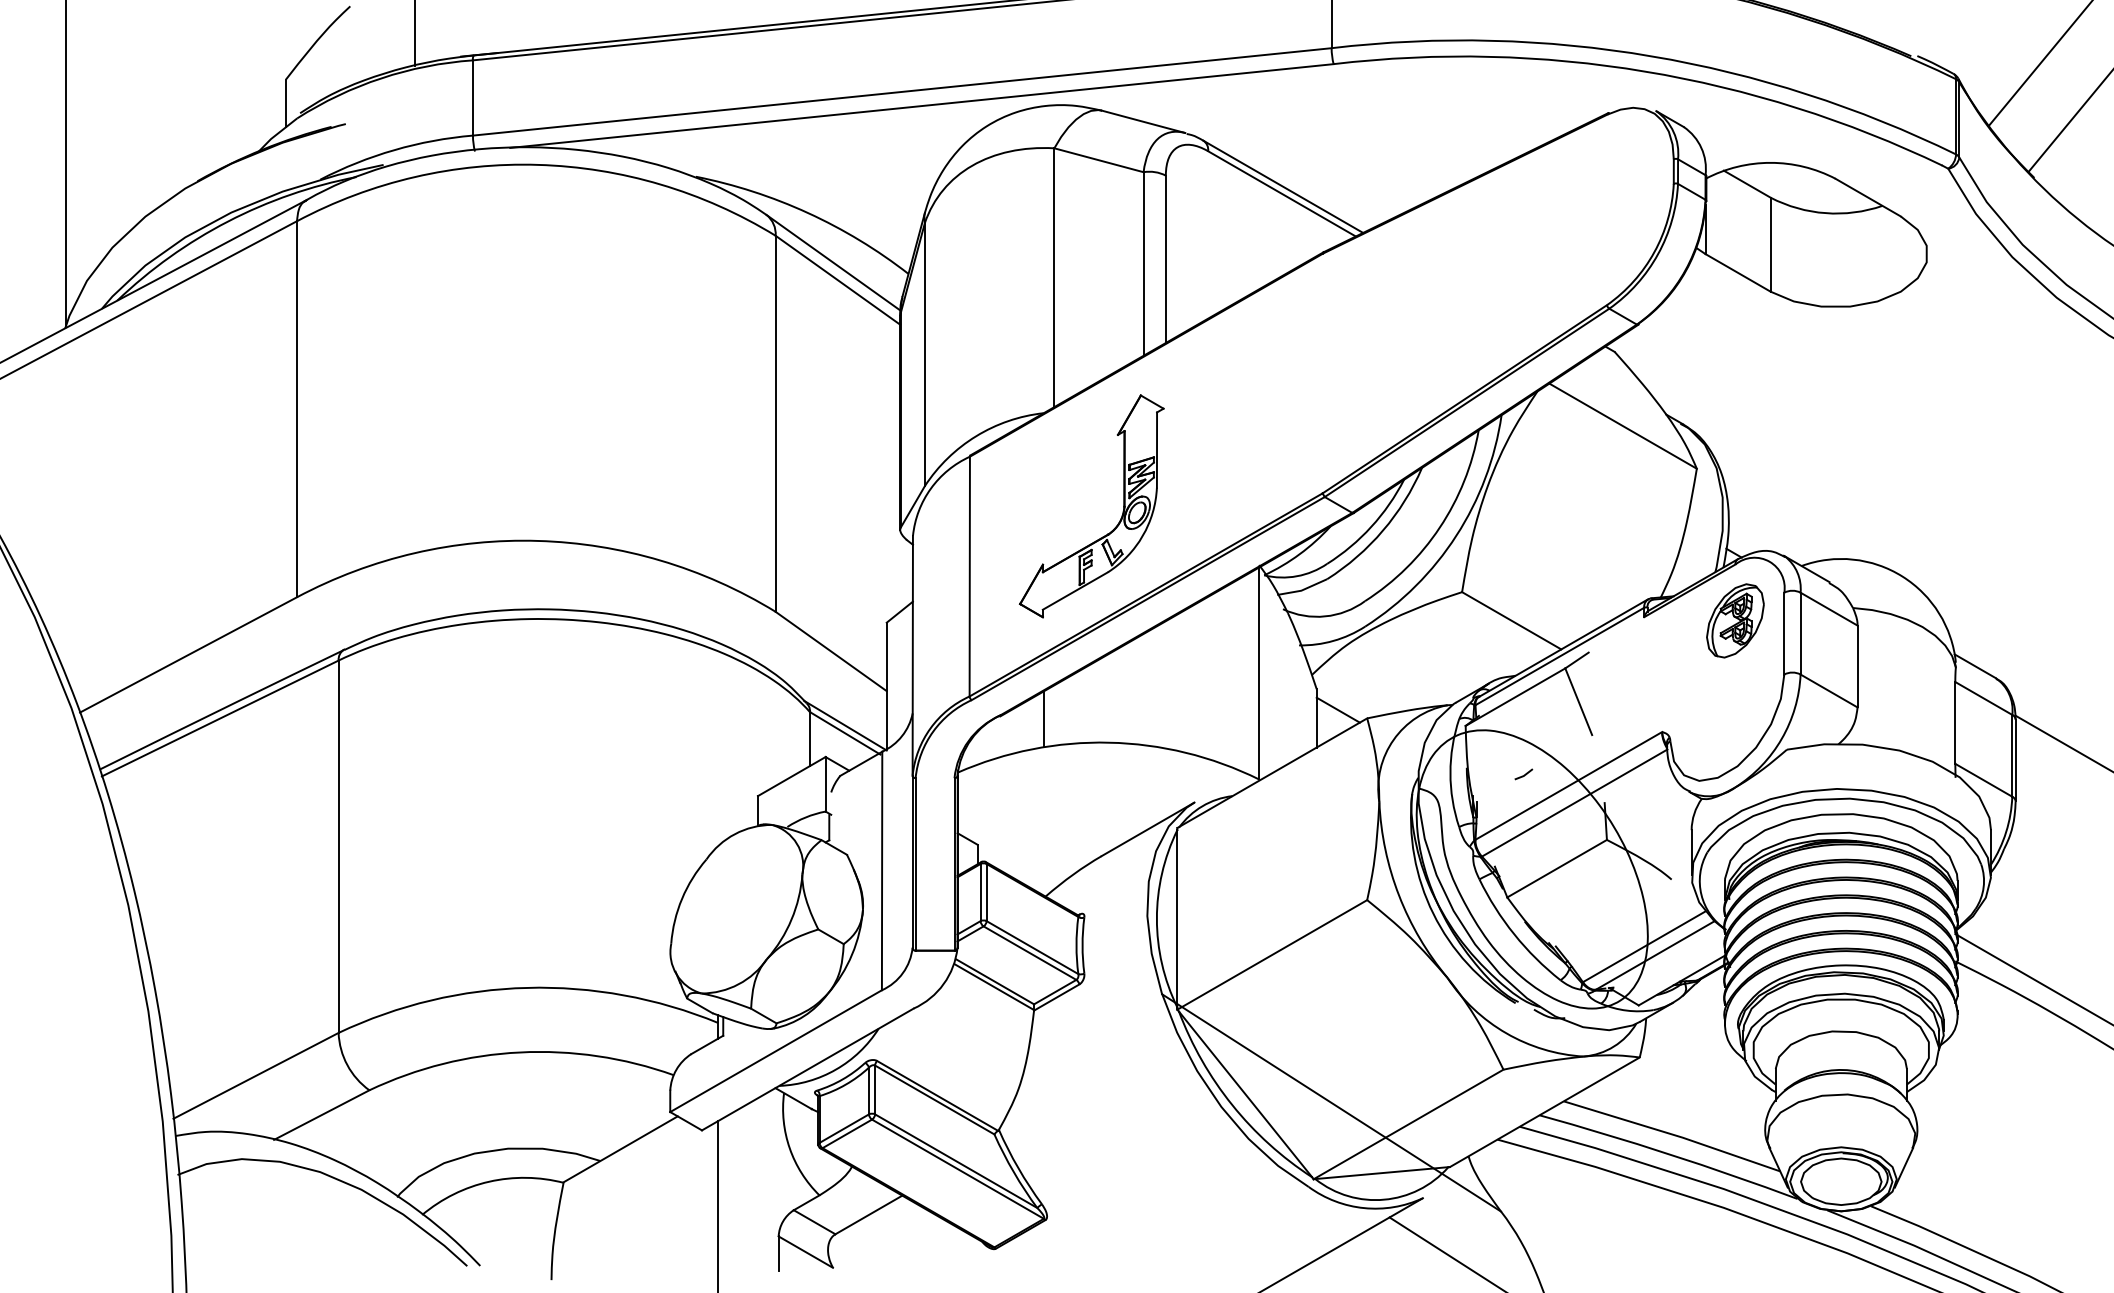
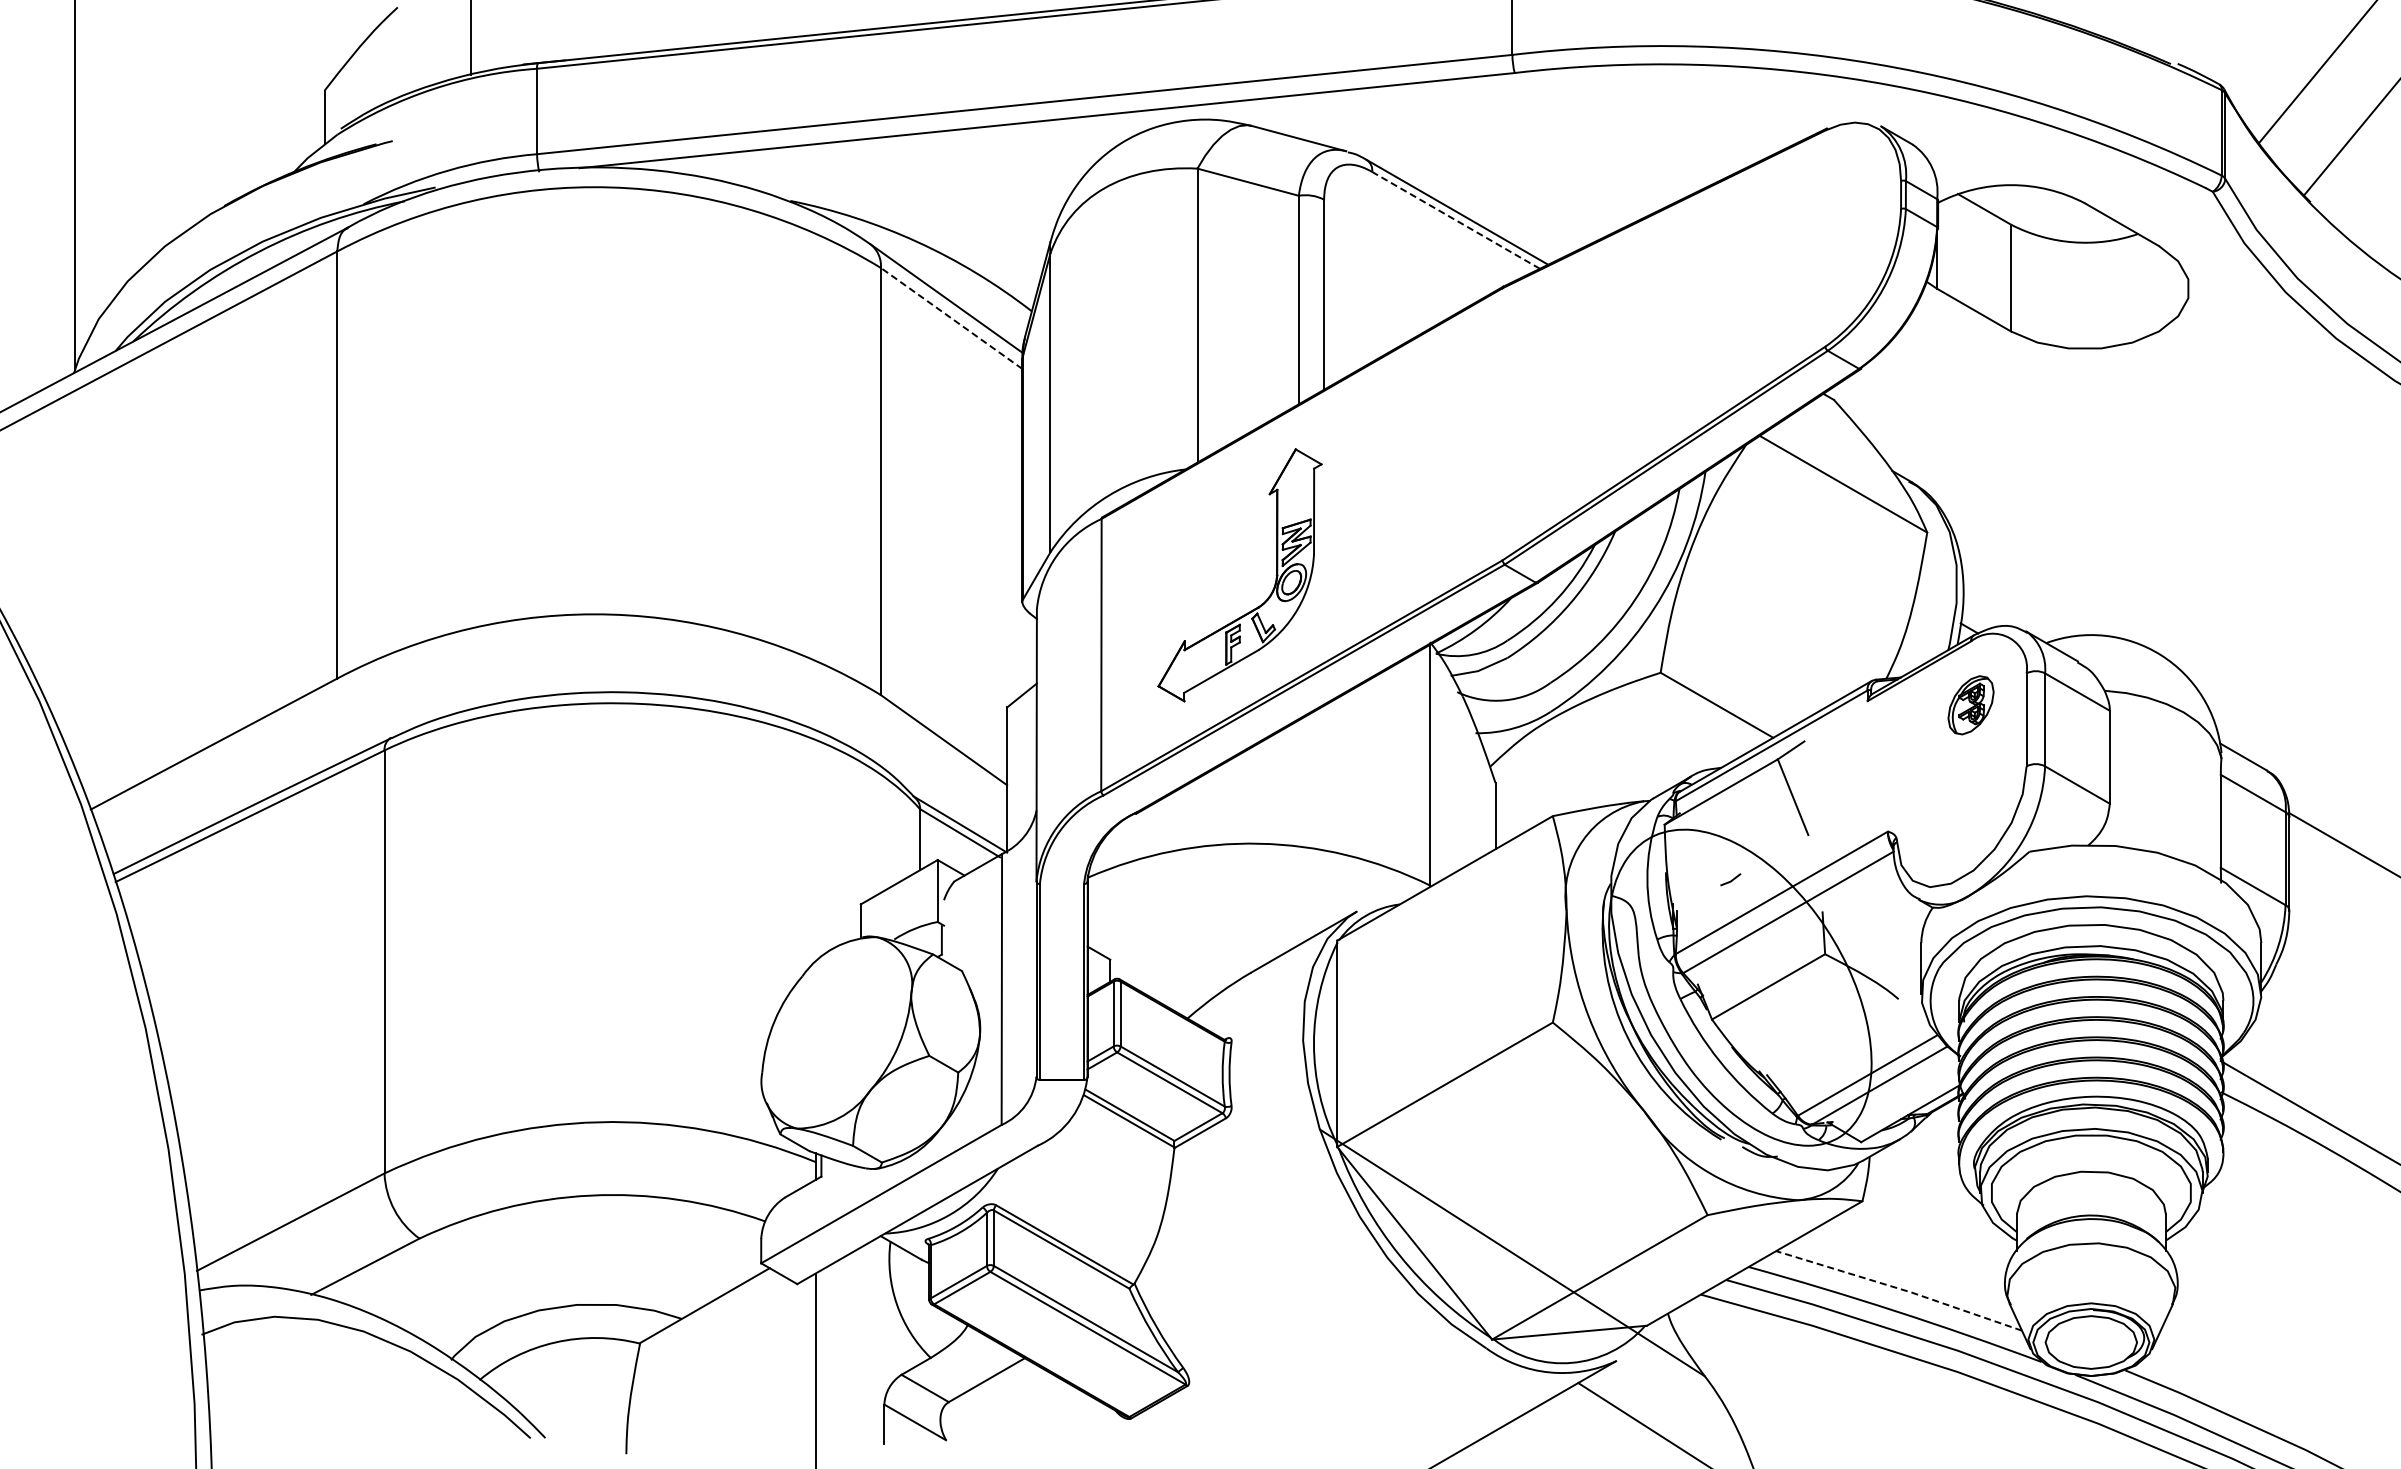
line: (1282, 193) -> (1456, 220), solid -> dashed
line: (837, 280) -> (951, 318), solid -> dashed
part: (1734, 620) -> (1970, 704), size x0.7
line: (1337, 709) -> (1519, 806), removed
line: (1043, 719) -> (1185, 817), removed
line: (1672, 1134) -> (1899, 1288), solid -> dashed

